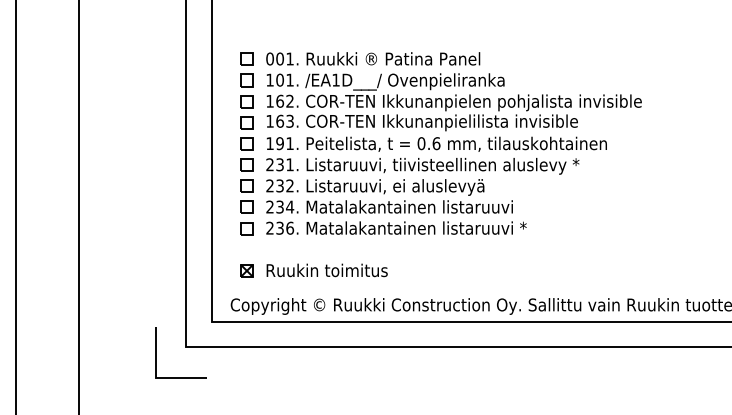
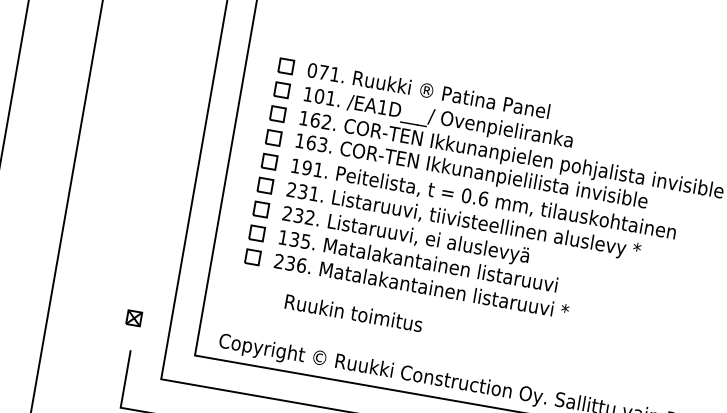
text: (279, 58) -> (323, 71), 001. -> 071.
text: (280, 206) -> (295, 239), 234. -> 135.
part: (246, 270) -> (133, 317), moved
text: (326, 270) -> (353, 313), moved

